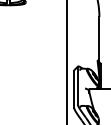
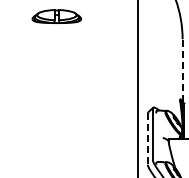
line: (99, 39) -> (182, 70), solid -> dashed
line: (73, 88) -> (147, 138), solid -> dashed

